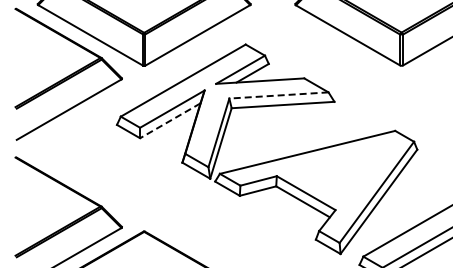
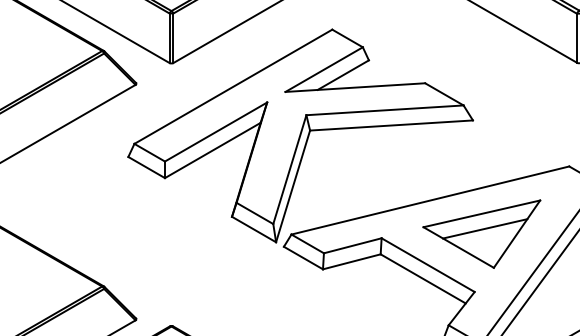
line: (278, 95) -> (384, 110), dashed -> solid
line: (170, 120) -> (213, 149), dashed -> solid
part: (339, 173) -> (480, 233), added

